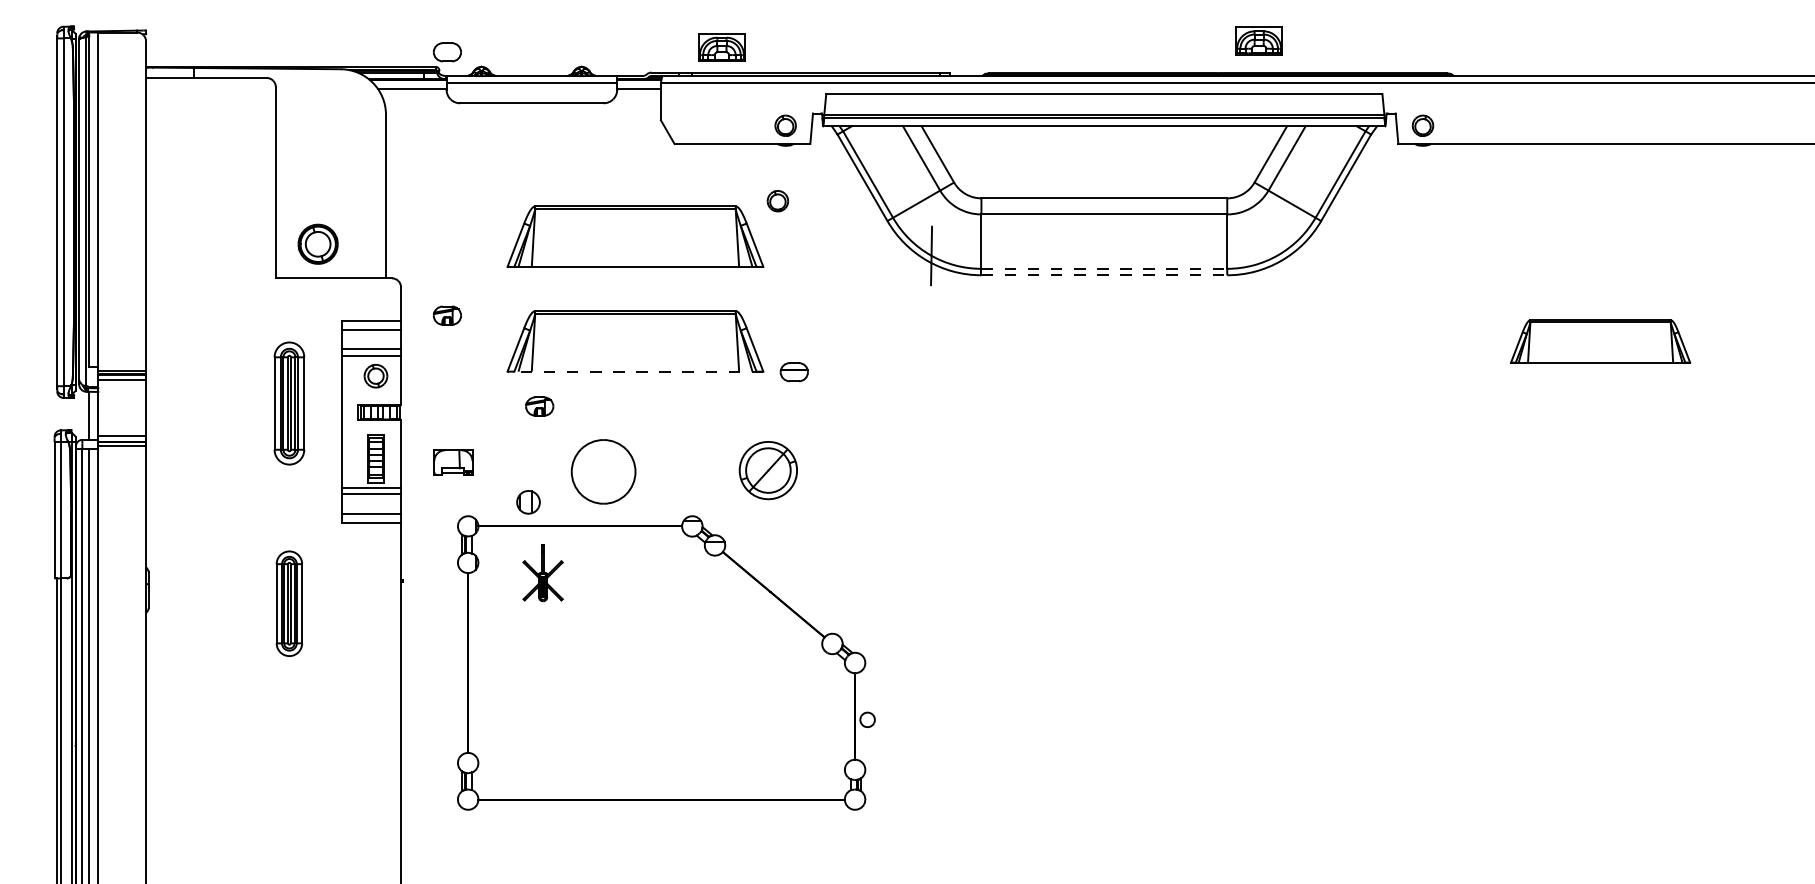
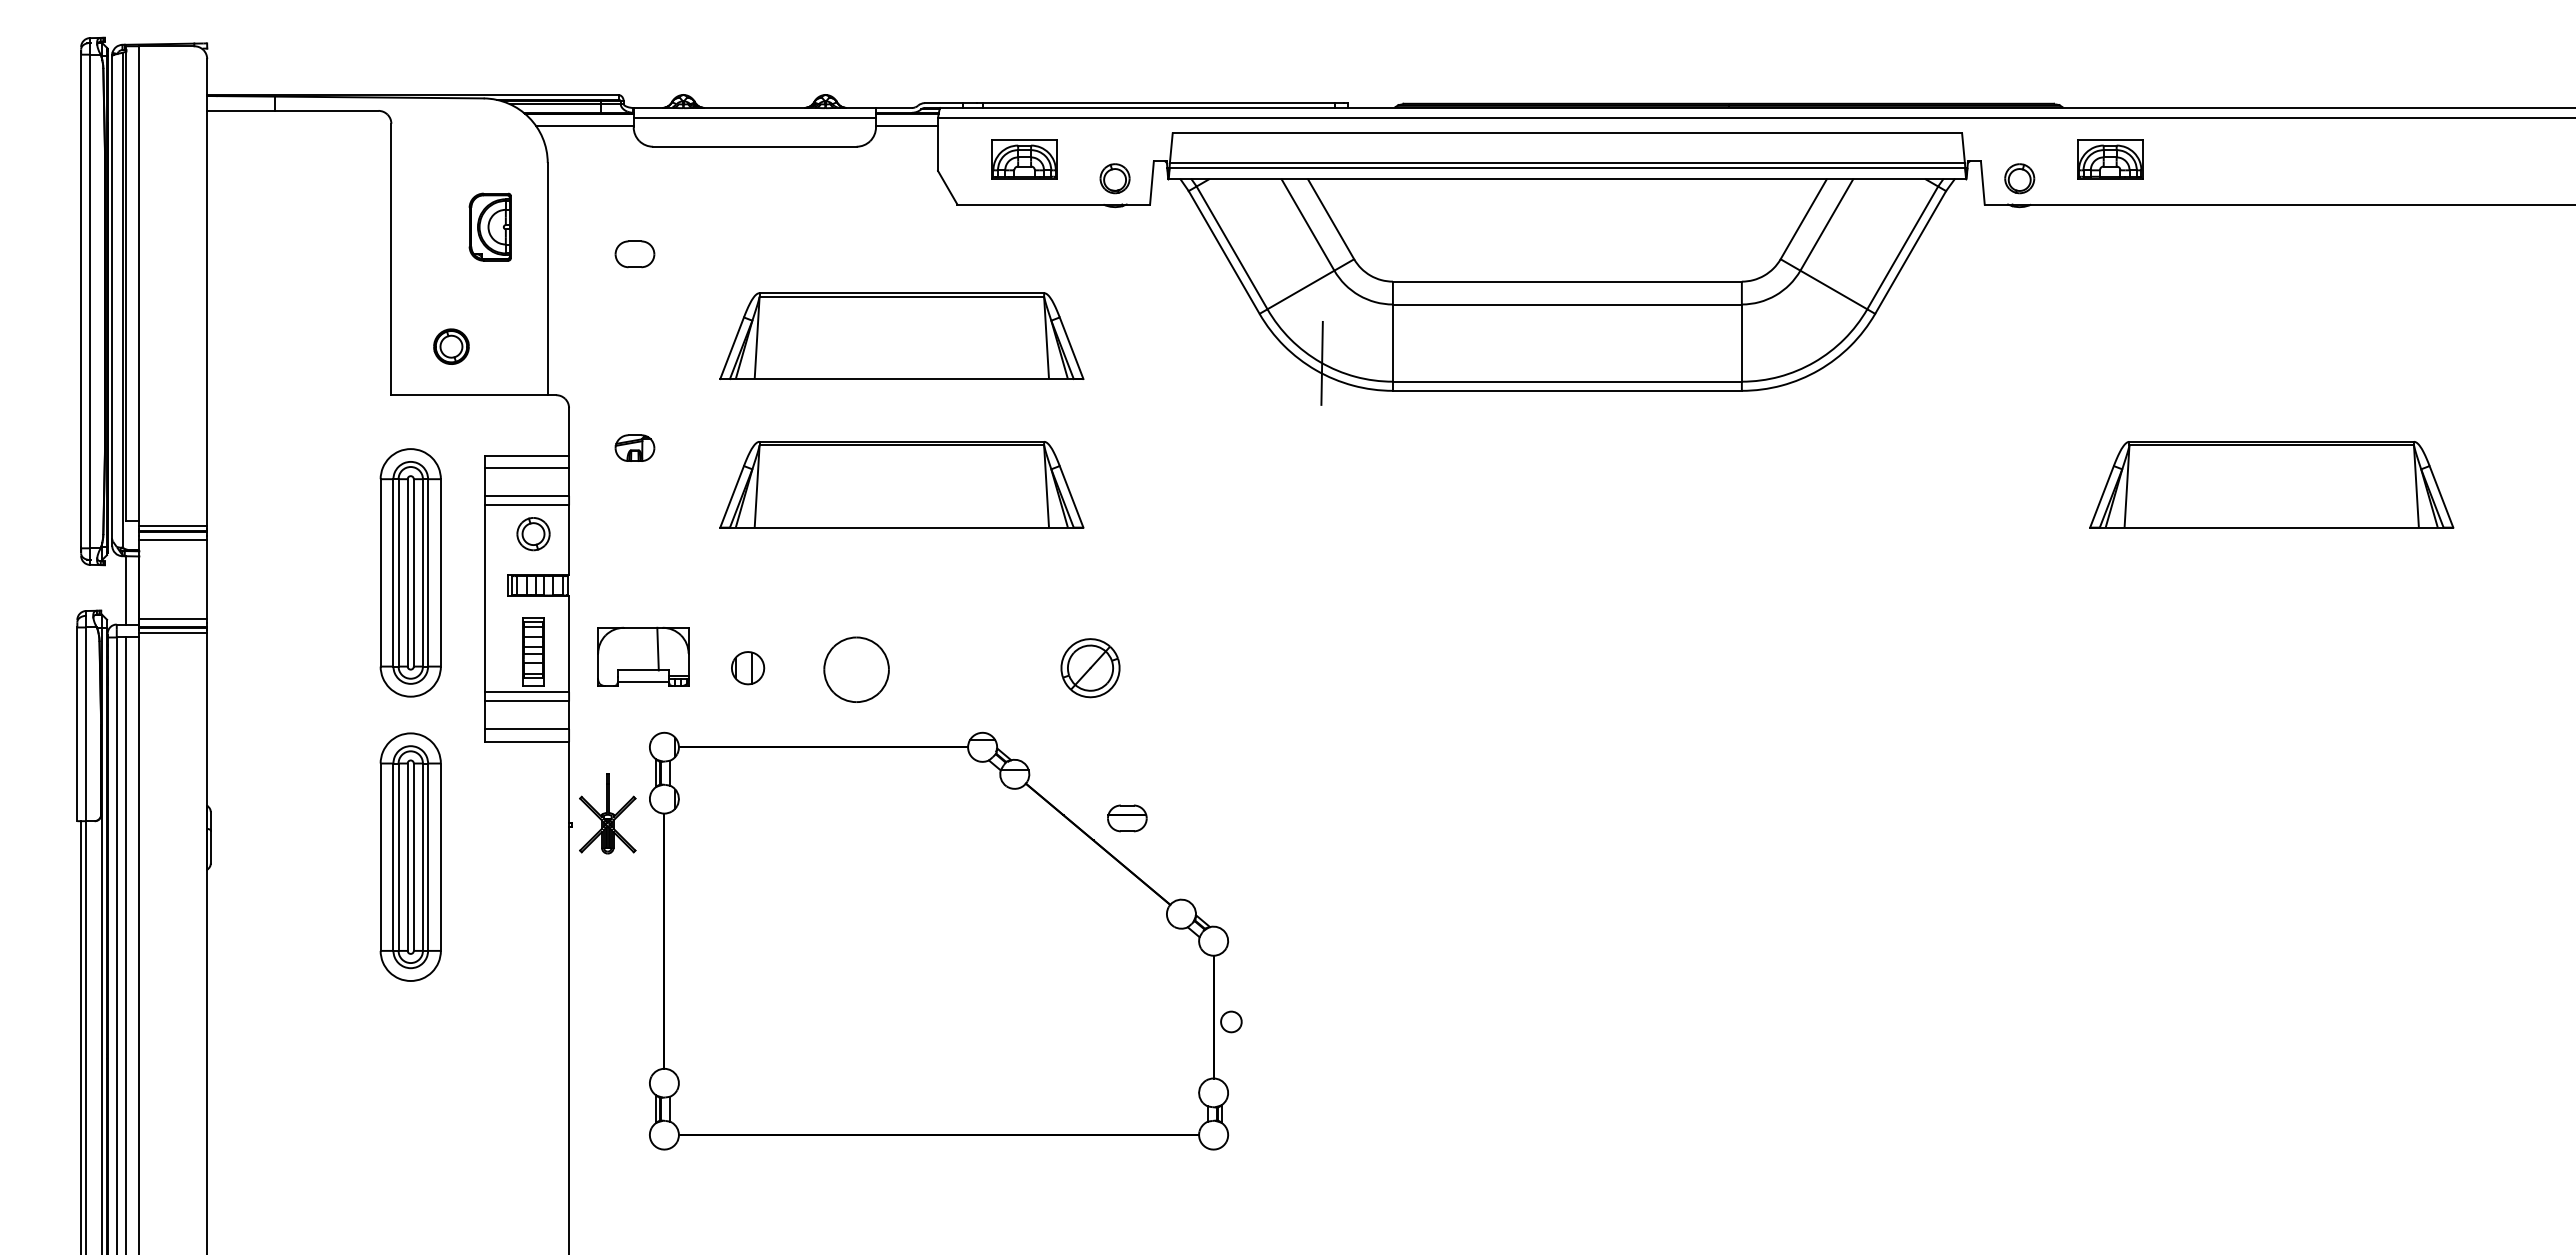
part: (1259, 41) -> (2110, 159), moved
part: (721, 47) -> (1024, 159), moved
part: (447, 52) -> (634, 254), moved
part: (344, 159) -> (489, 226), added
part: (777, 201) -> (1103, 285), removed
part: (318, 244) -> (451, 346), size x0.62
line: (1104, 268) -> (1567, 381), dashed -> solid
line: (1104, 275) -> (1567, 390), dashed -> solid
part: (1600, 341) -> (2271, 484), size x1.43
line: (635, 371) -> (901, 527), dashed -> solid
part: (794, 372) -> (1127, 818), moved
part: (289, 403) -> (410, 572), size x1.43
part: (539, 406) -> (765, 576), removed
part: (453, 462) -> (643, 656), size x1.67
part: (768, 470) -> (1090, 668), size x0.71
part: (603, 471) -> (856, 669), size x0.71
part: (528, 502) -> (748, 668), moved
part: (542, 573) -> (607, 813), moved
part: (289, 603) -> (410, 856), size x1.67

